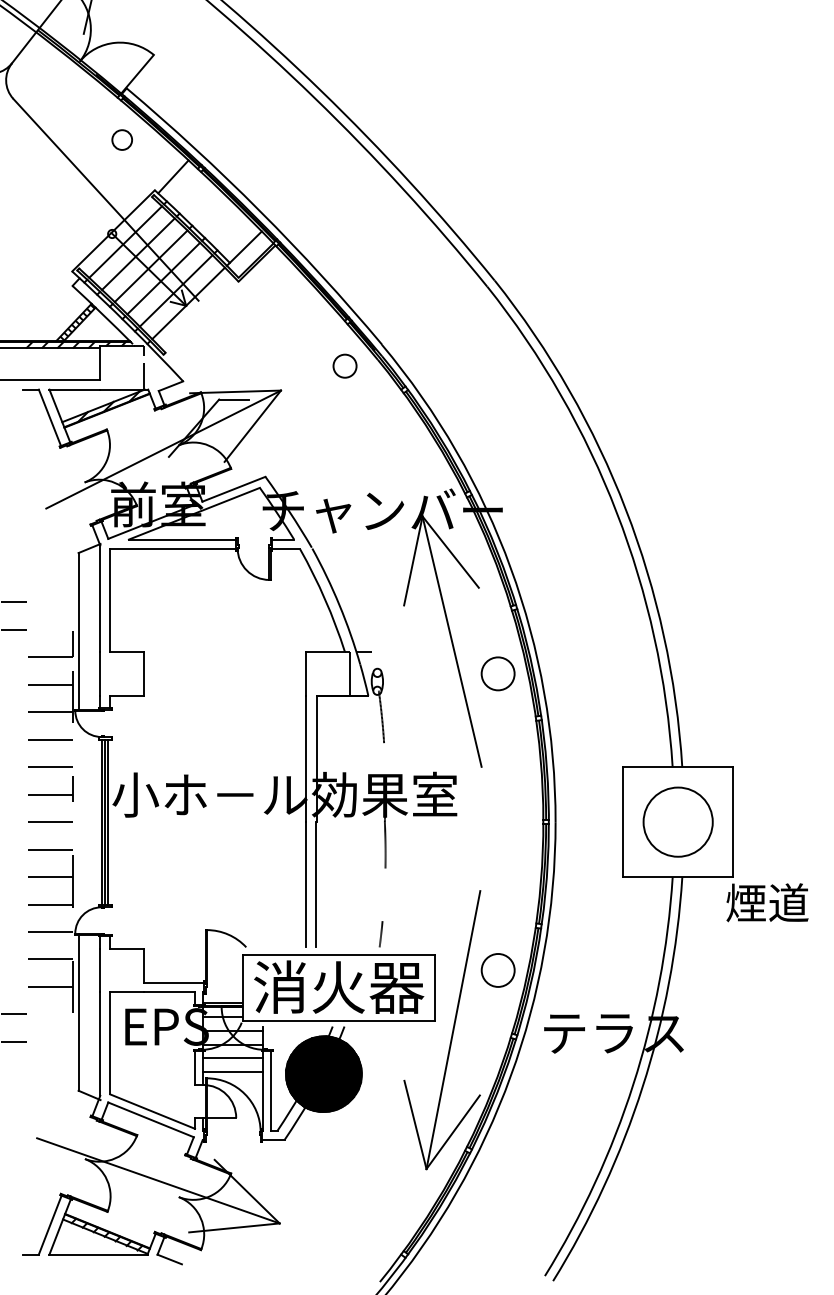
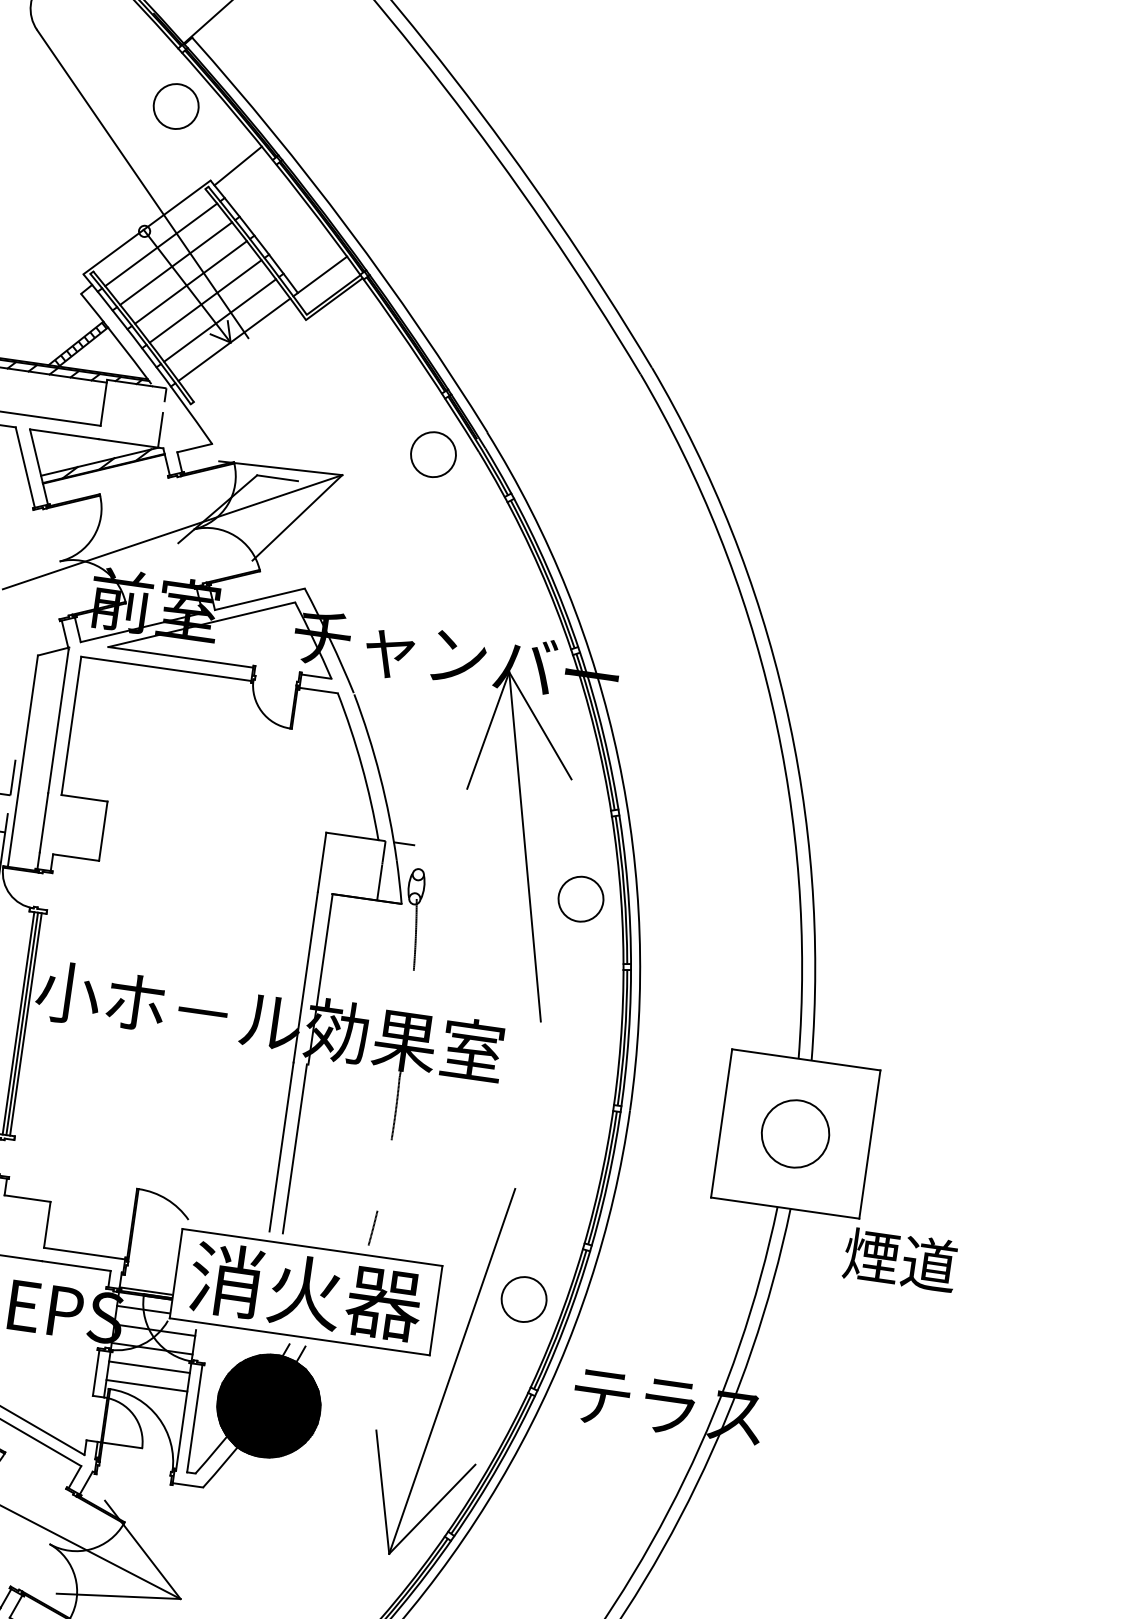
circle: (121, 139) -> (175, 105), size x1.67
circle: (344, 365) -> (432, 453), size x1.43
circle: (677, 821) -> (794, 1132), size x0.71

